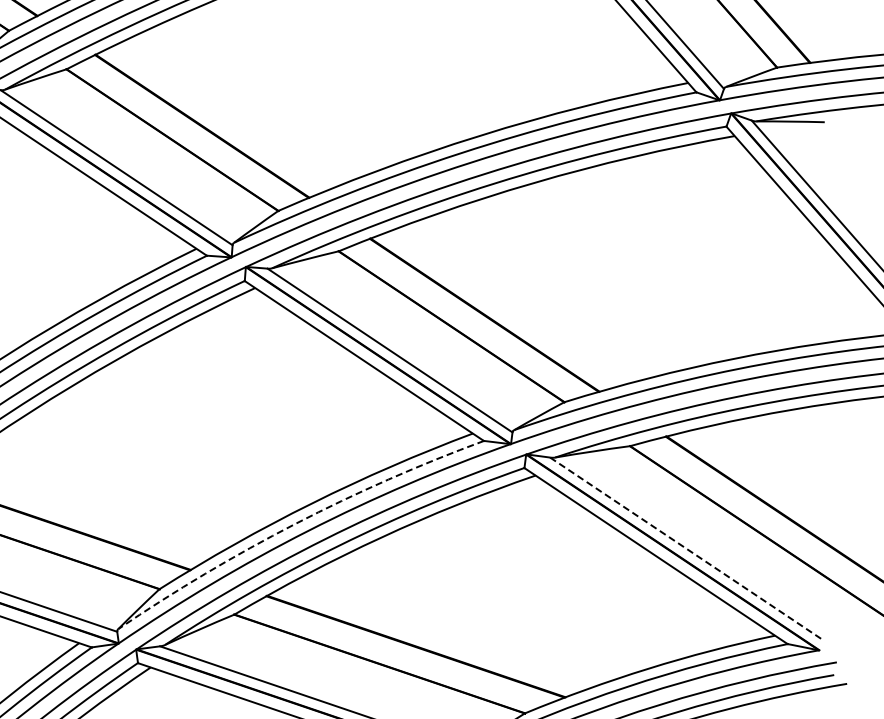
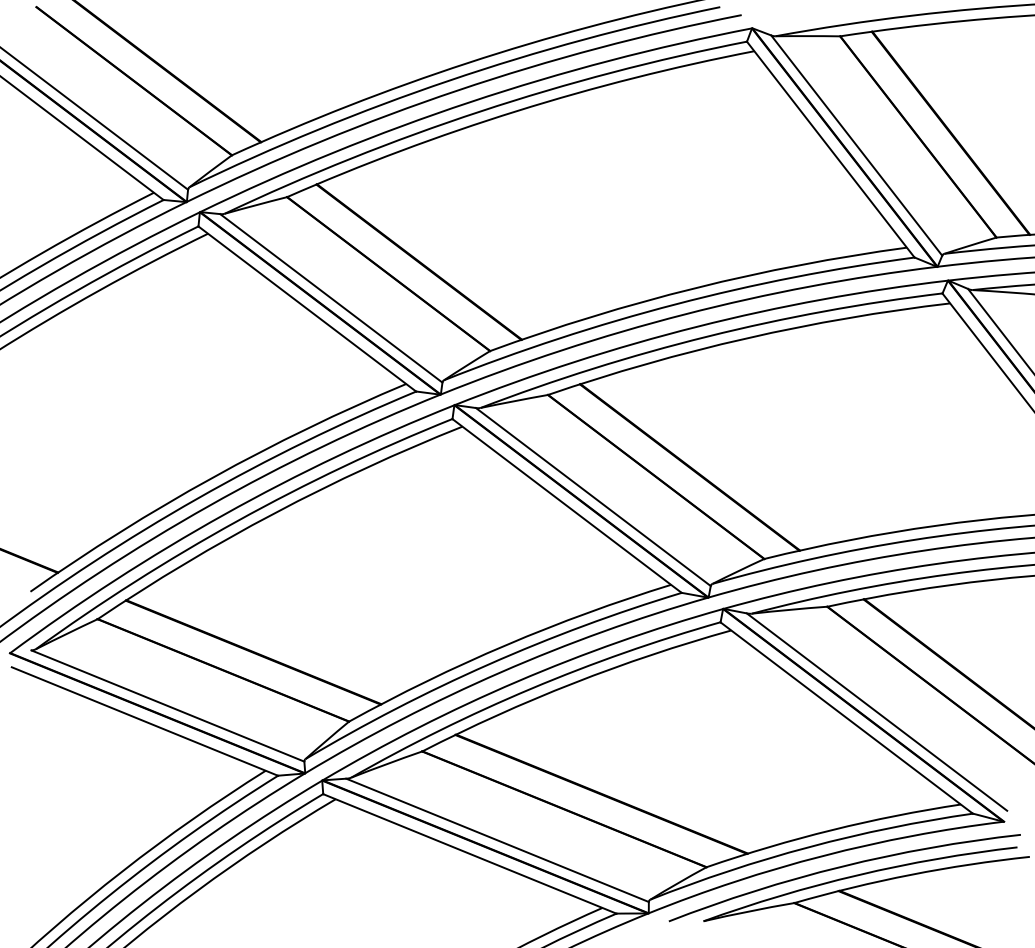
arc: (295, 523) -> (488, 664), dashed -> solid
line: (686, 548) -> (877, 712), dashed -> solid

